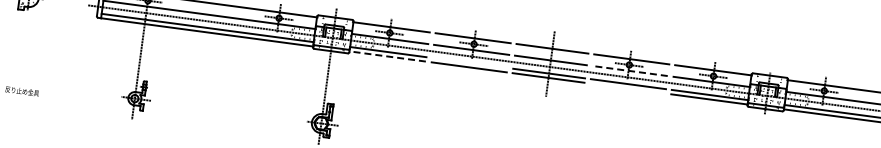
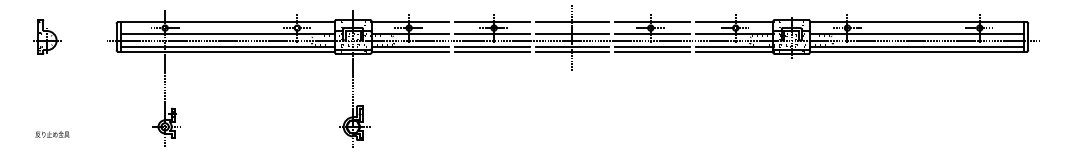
line: (388, 56) -> (410, 51), dashed -> solid
line: (469, 63) -> (492, 47), added
line: (630, 71) -> (652, 34), dashed -> solid
line: (627, 88) -> (652, 51), added

